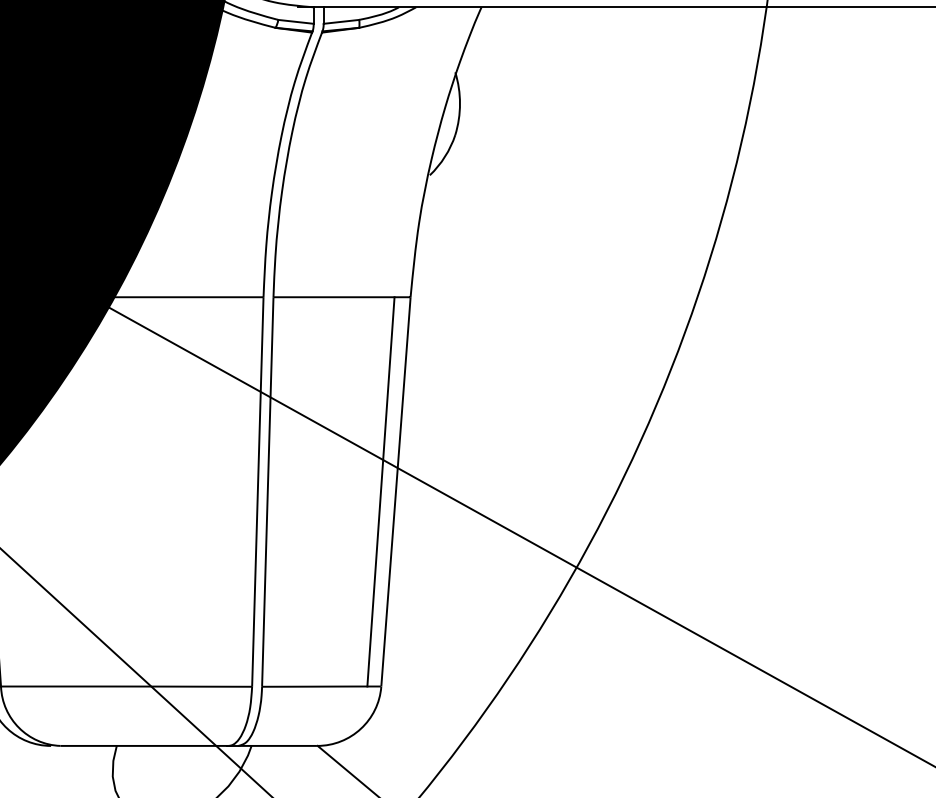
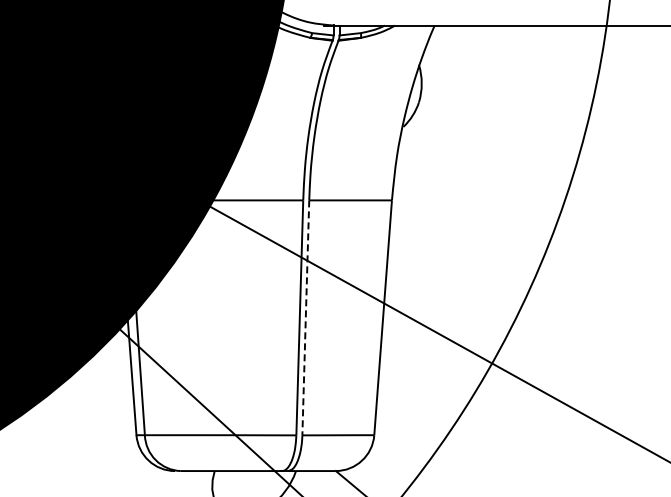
line: (380, 491) -> (373, 317), removed
line: (267, 493) -> (305, 318), solid -> dashed

